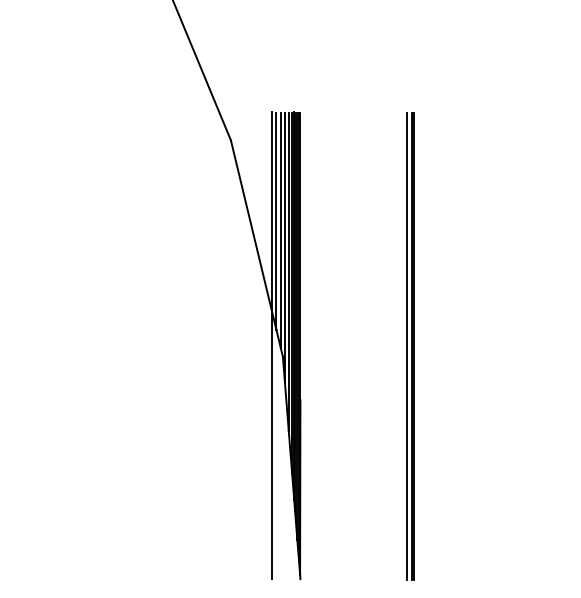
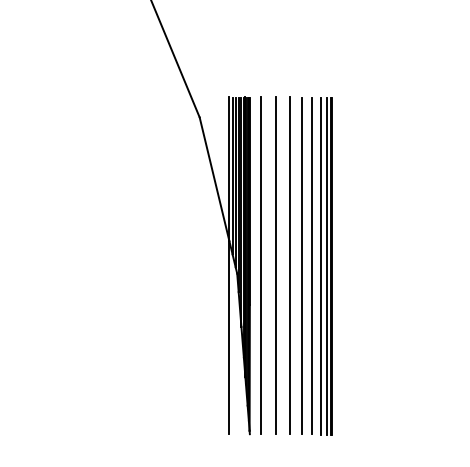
line: (316, 345) -> (261, 265), added
line: (335, 345) -> (275, 265), added
line: (355, 345) -> (289, 265), added
line: (371, 345) -> (301, 265), added
line: (387, 345) -> (312, 265), added
line: (398, 345) -> (320, 265), added

